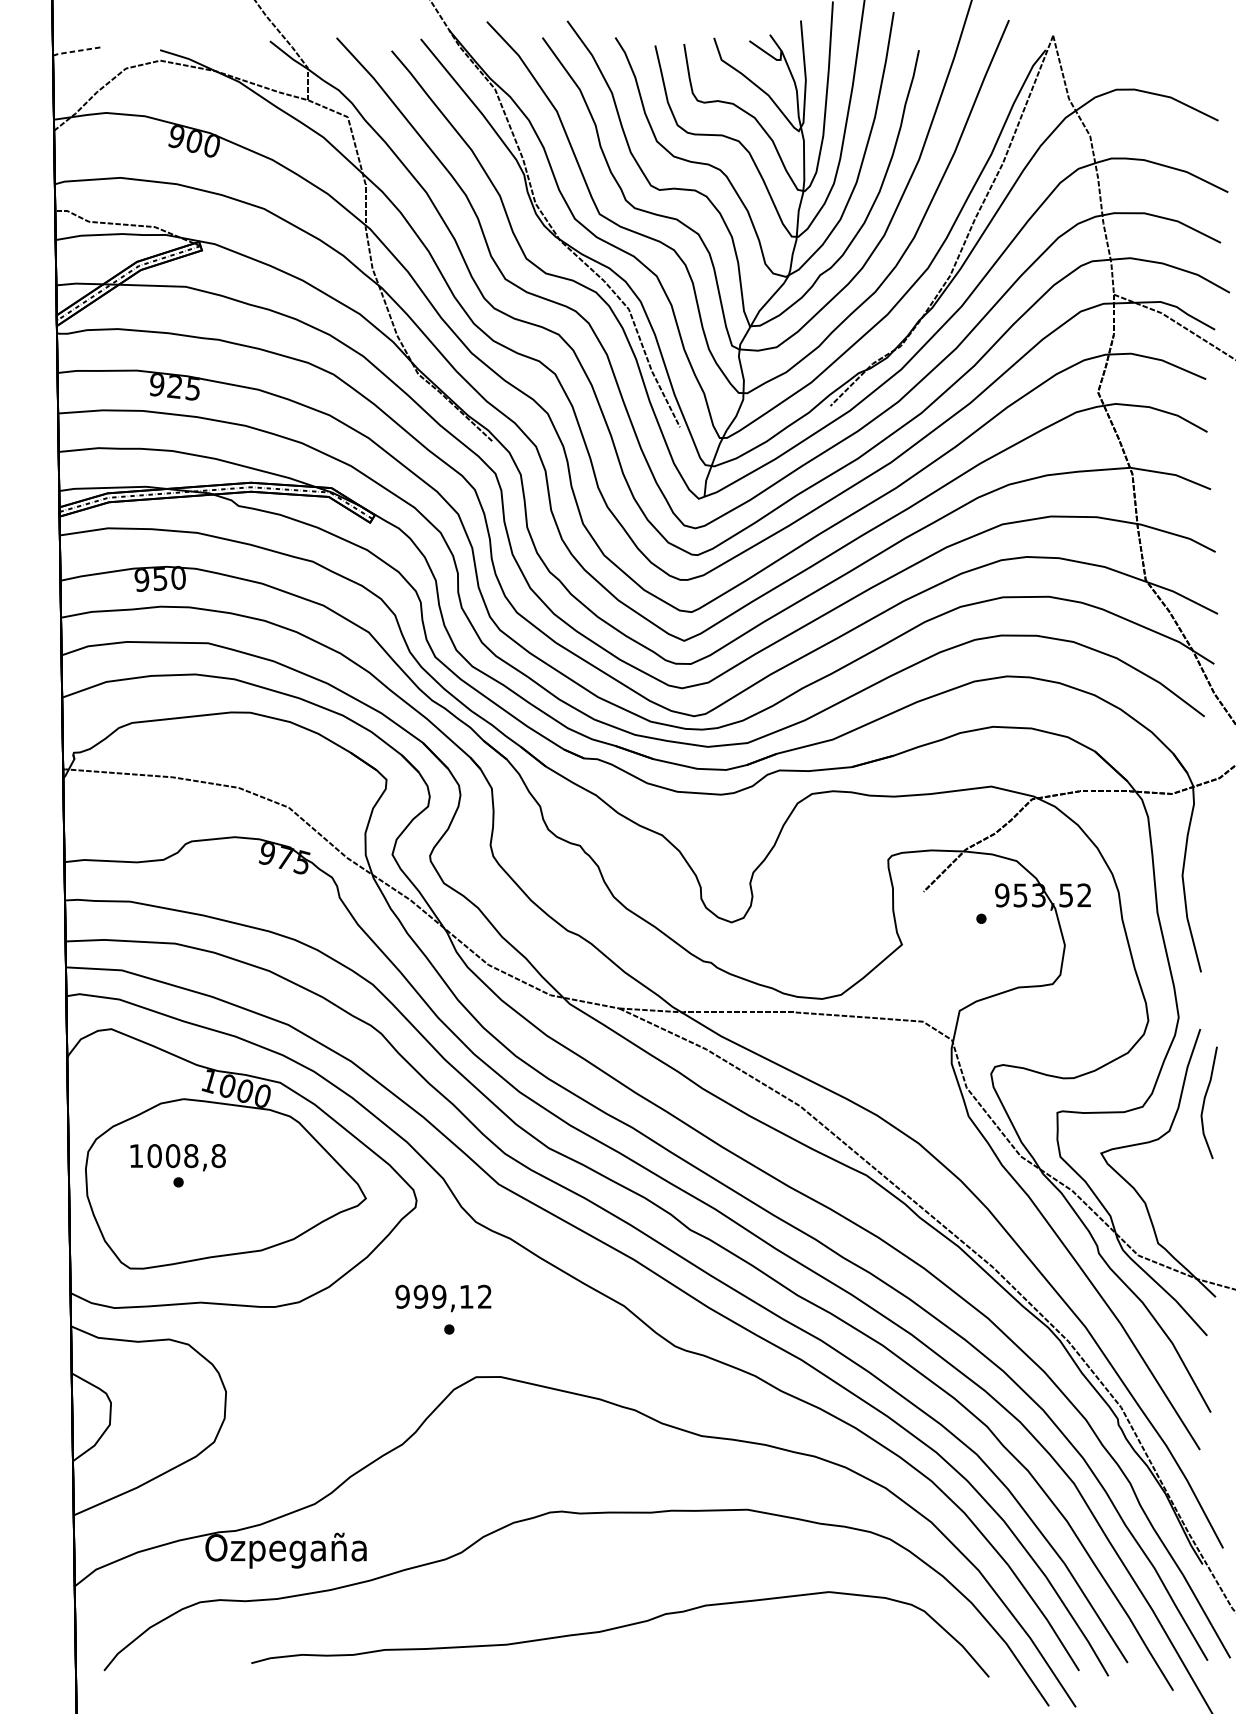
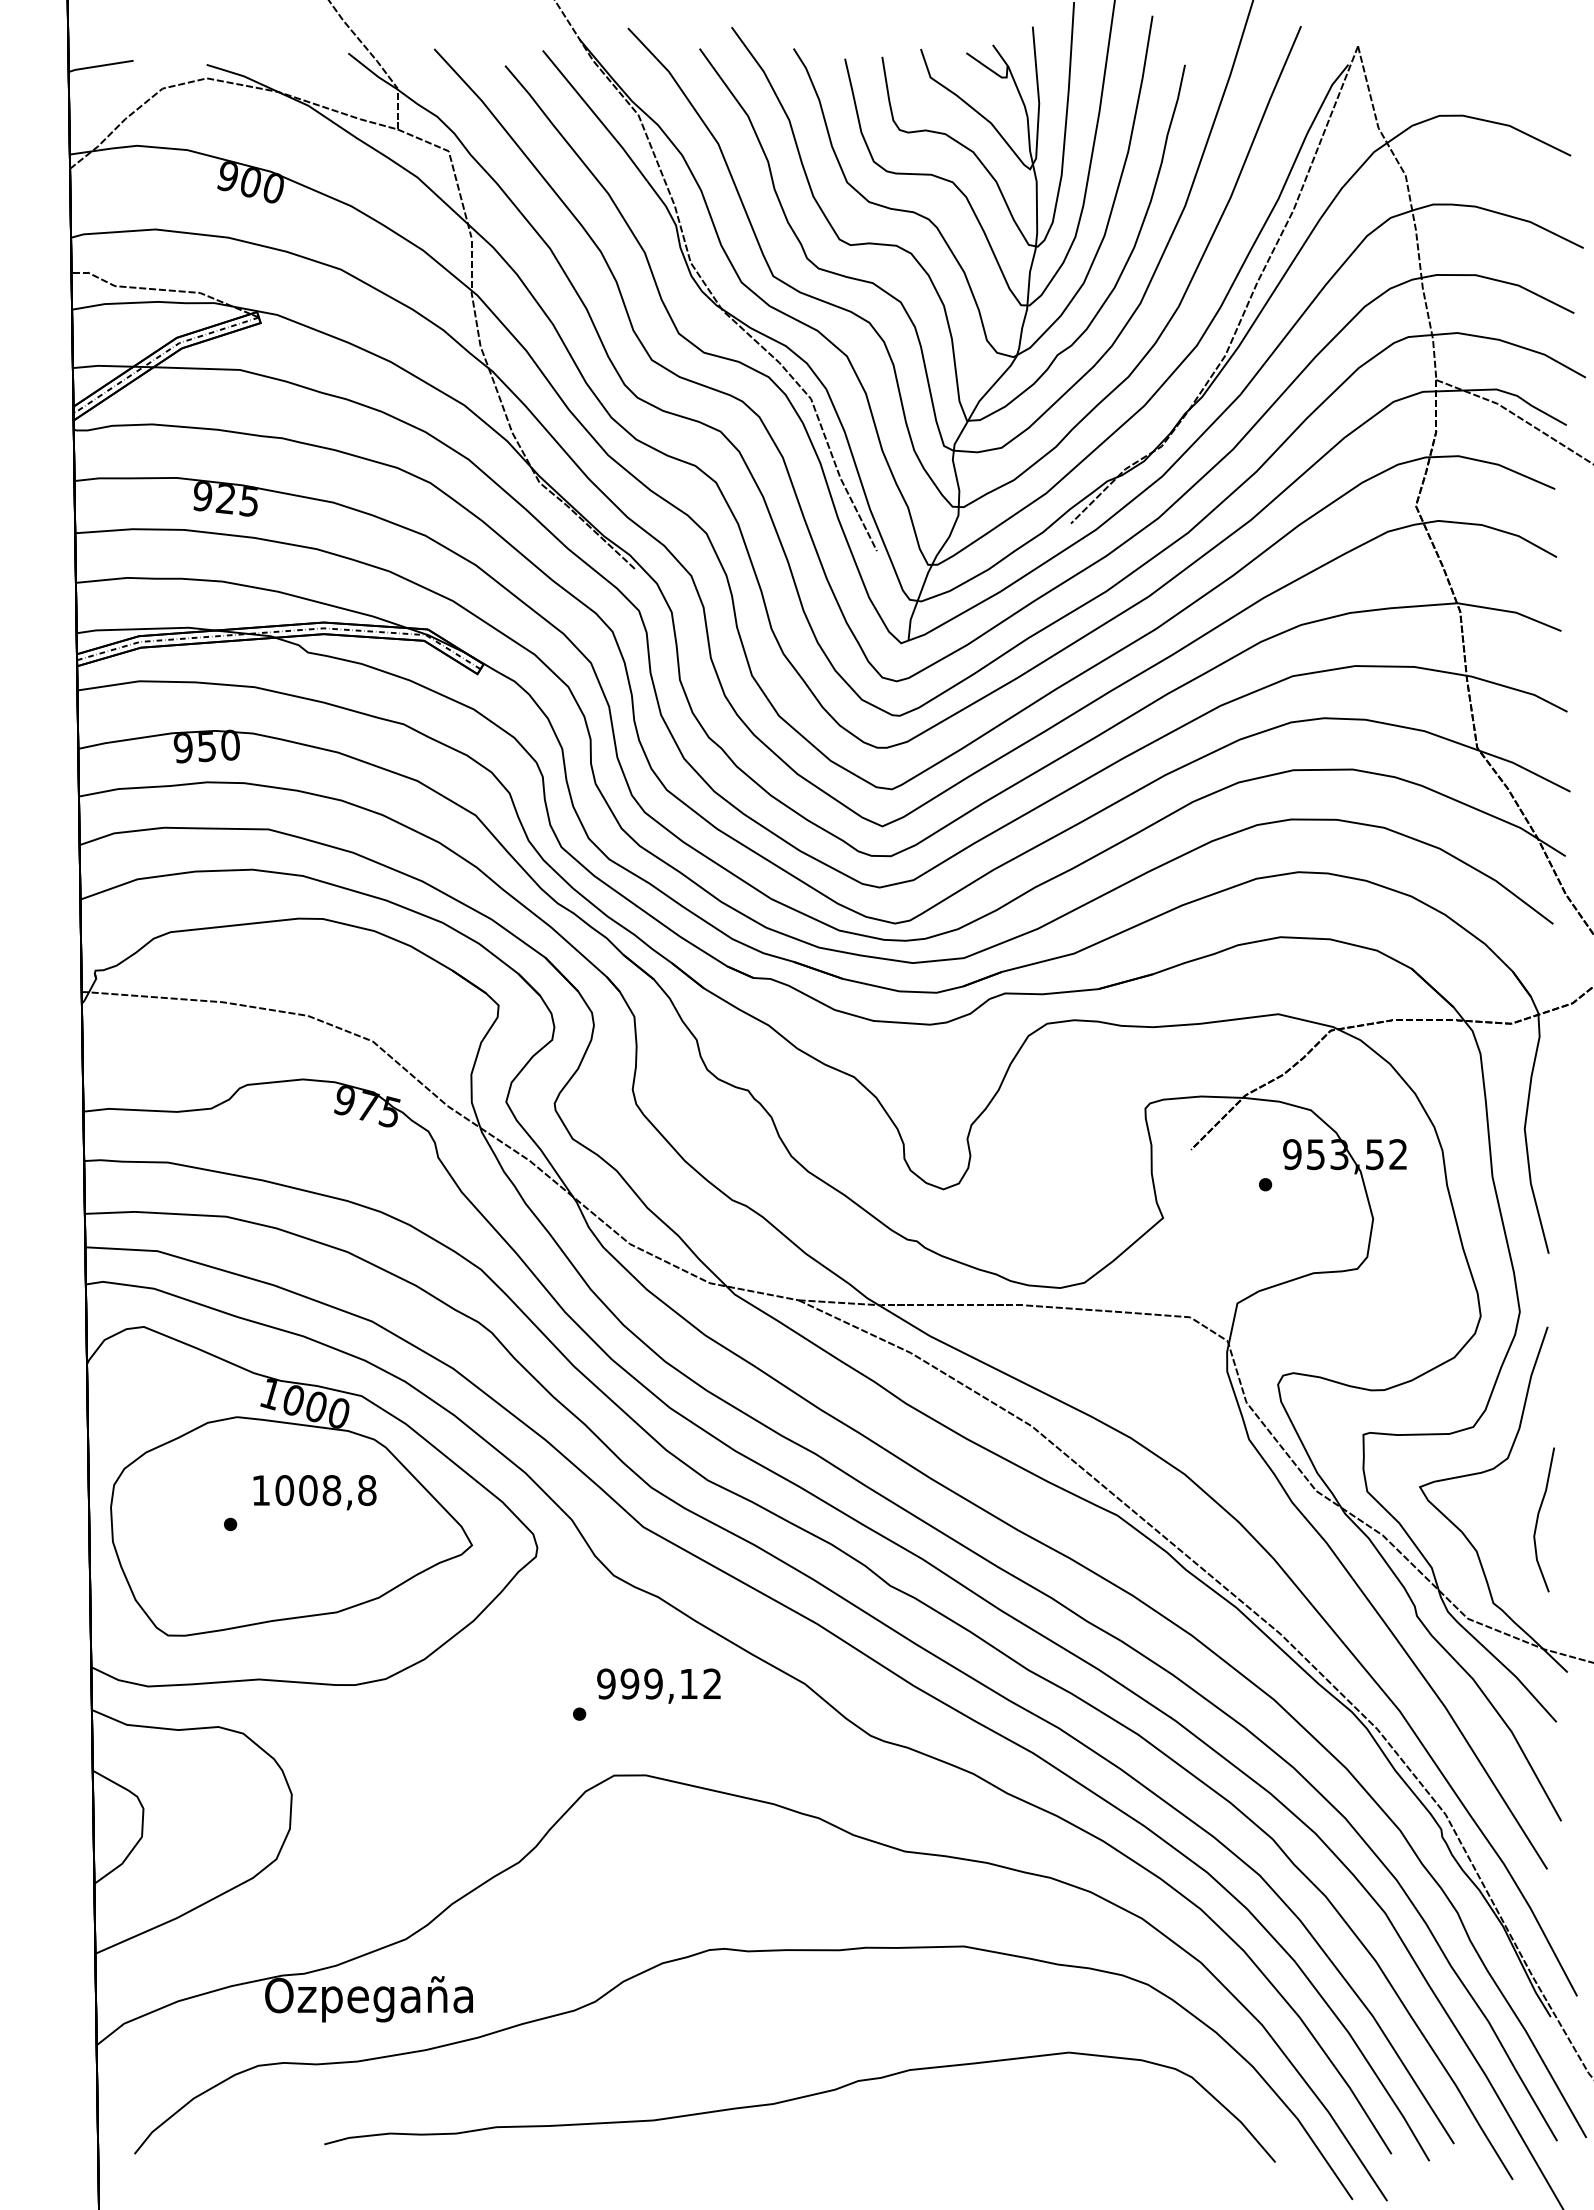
line: (77, 50) -> (100, 65), dashed -> solid
curve: (1204, 1102) -> (1538, 1519), moved
text: (177, 1157) -> (314, 1492), moved
text: (443, 1297) -> (658, 1685), moved

